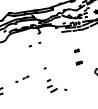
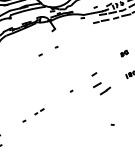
part: (51, 85) -> (99, 82), moved

